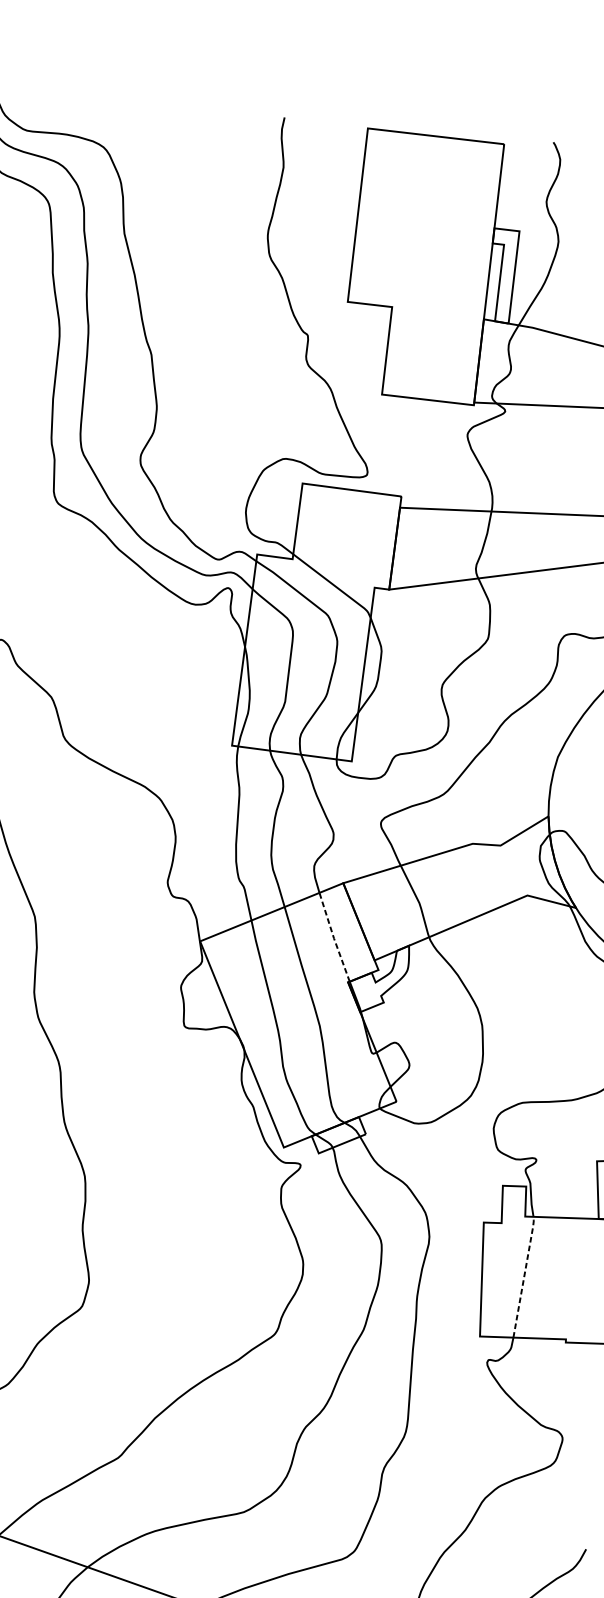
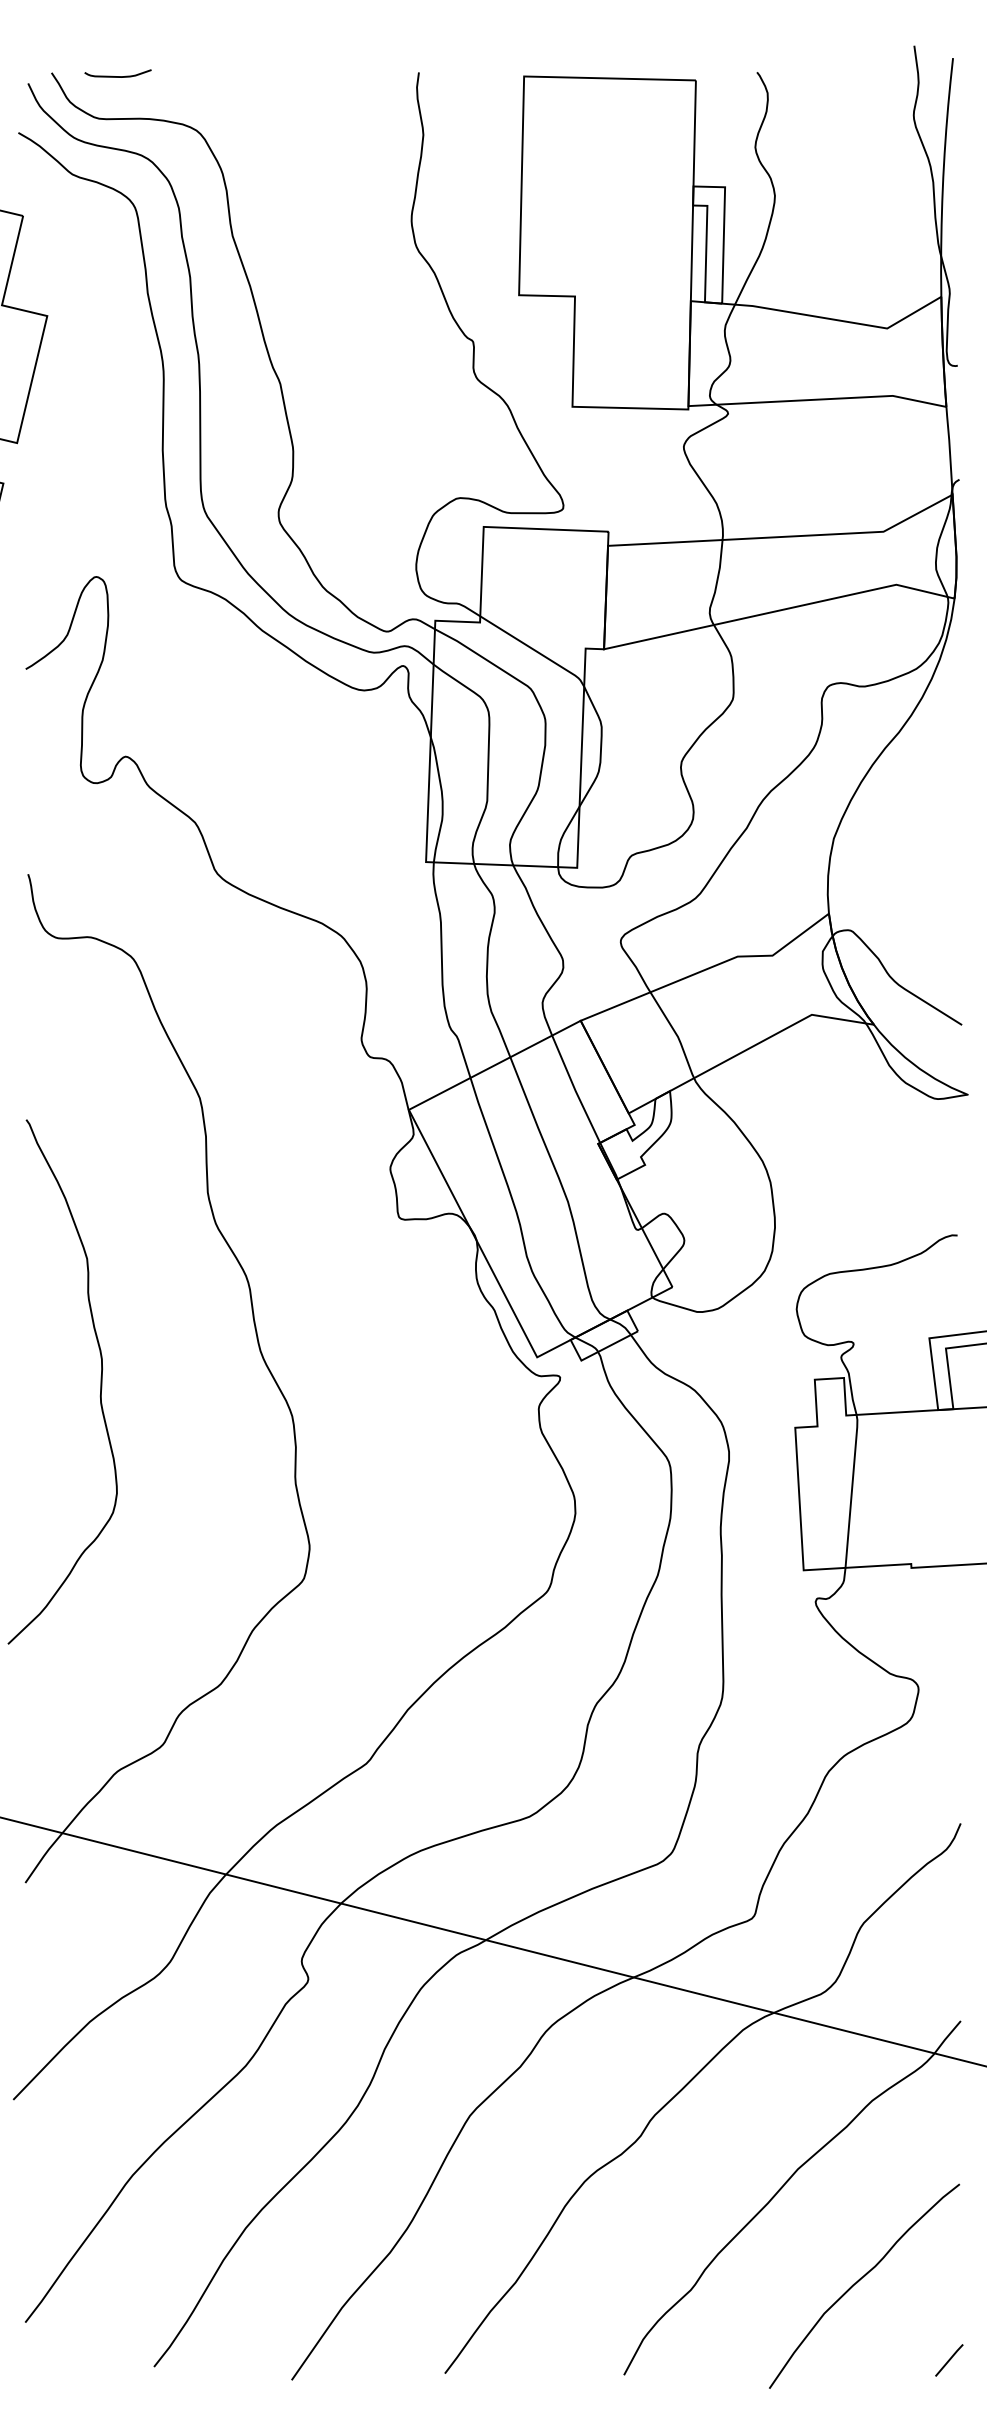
curve: (44, 98) -> (117, 76), added
line: (334, 938) -> (575, 1090), dashed -> solid
line: (524, 1275) -> (852, 1489), dashed -> solid

